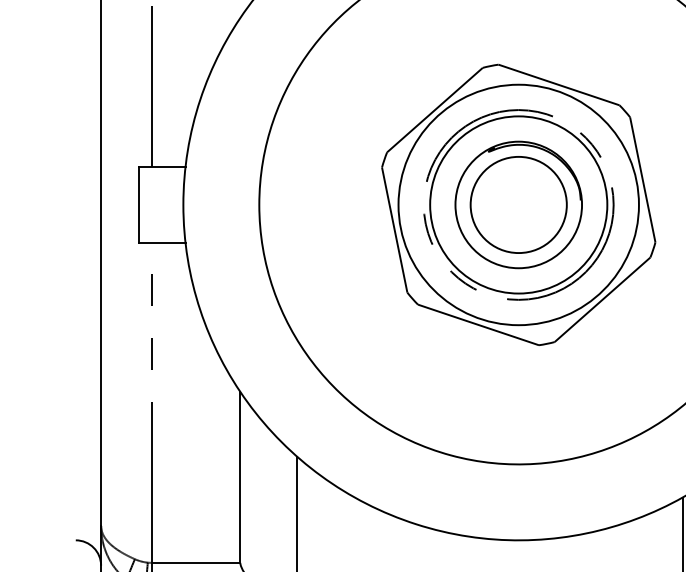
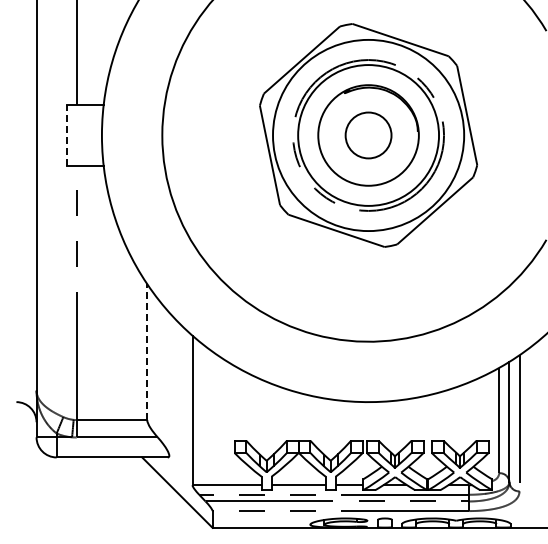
line: (138, 203) -> (66, 134), solid -> dashed
circle: (518, 204) -> (368, 135), size x0.6
line: (240, 477) -> (147, 352), solid -> dashed

